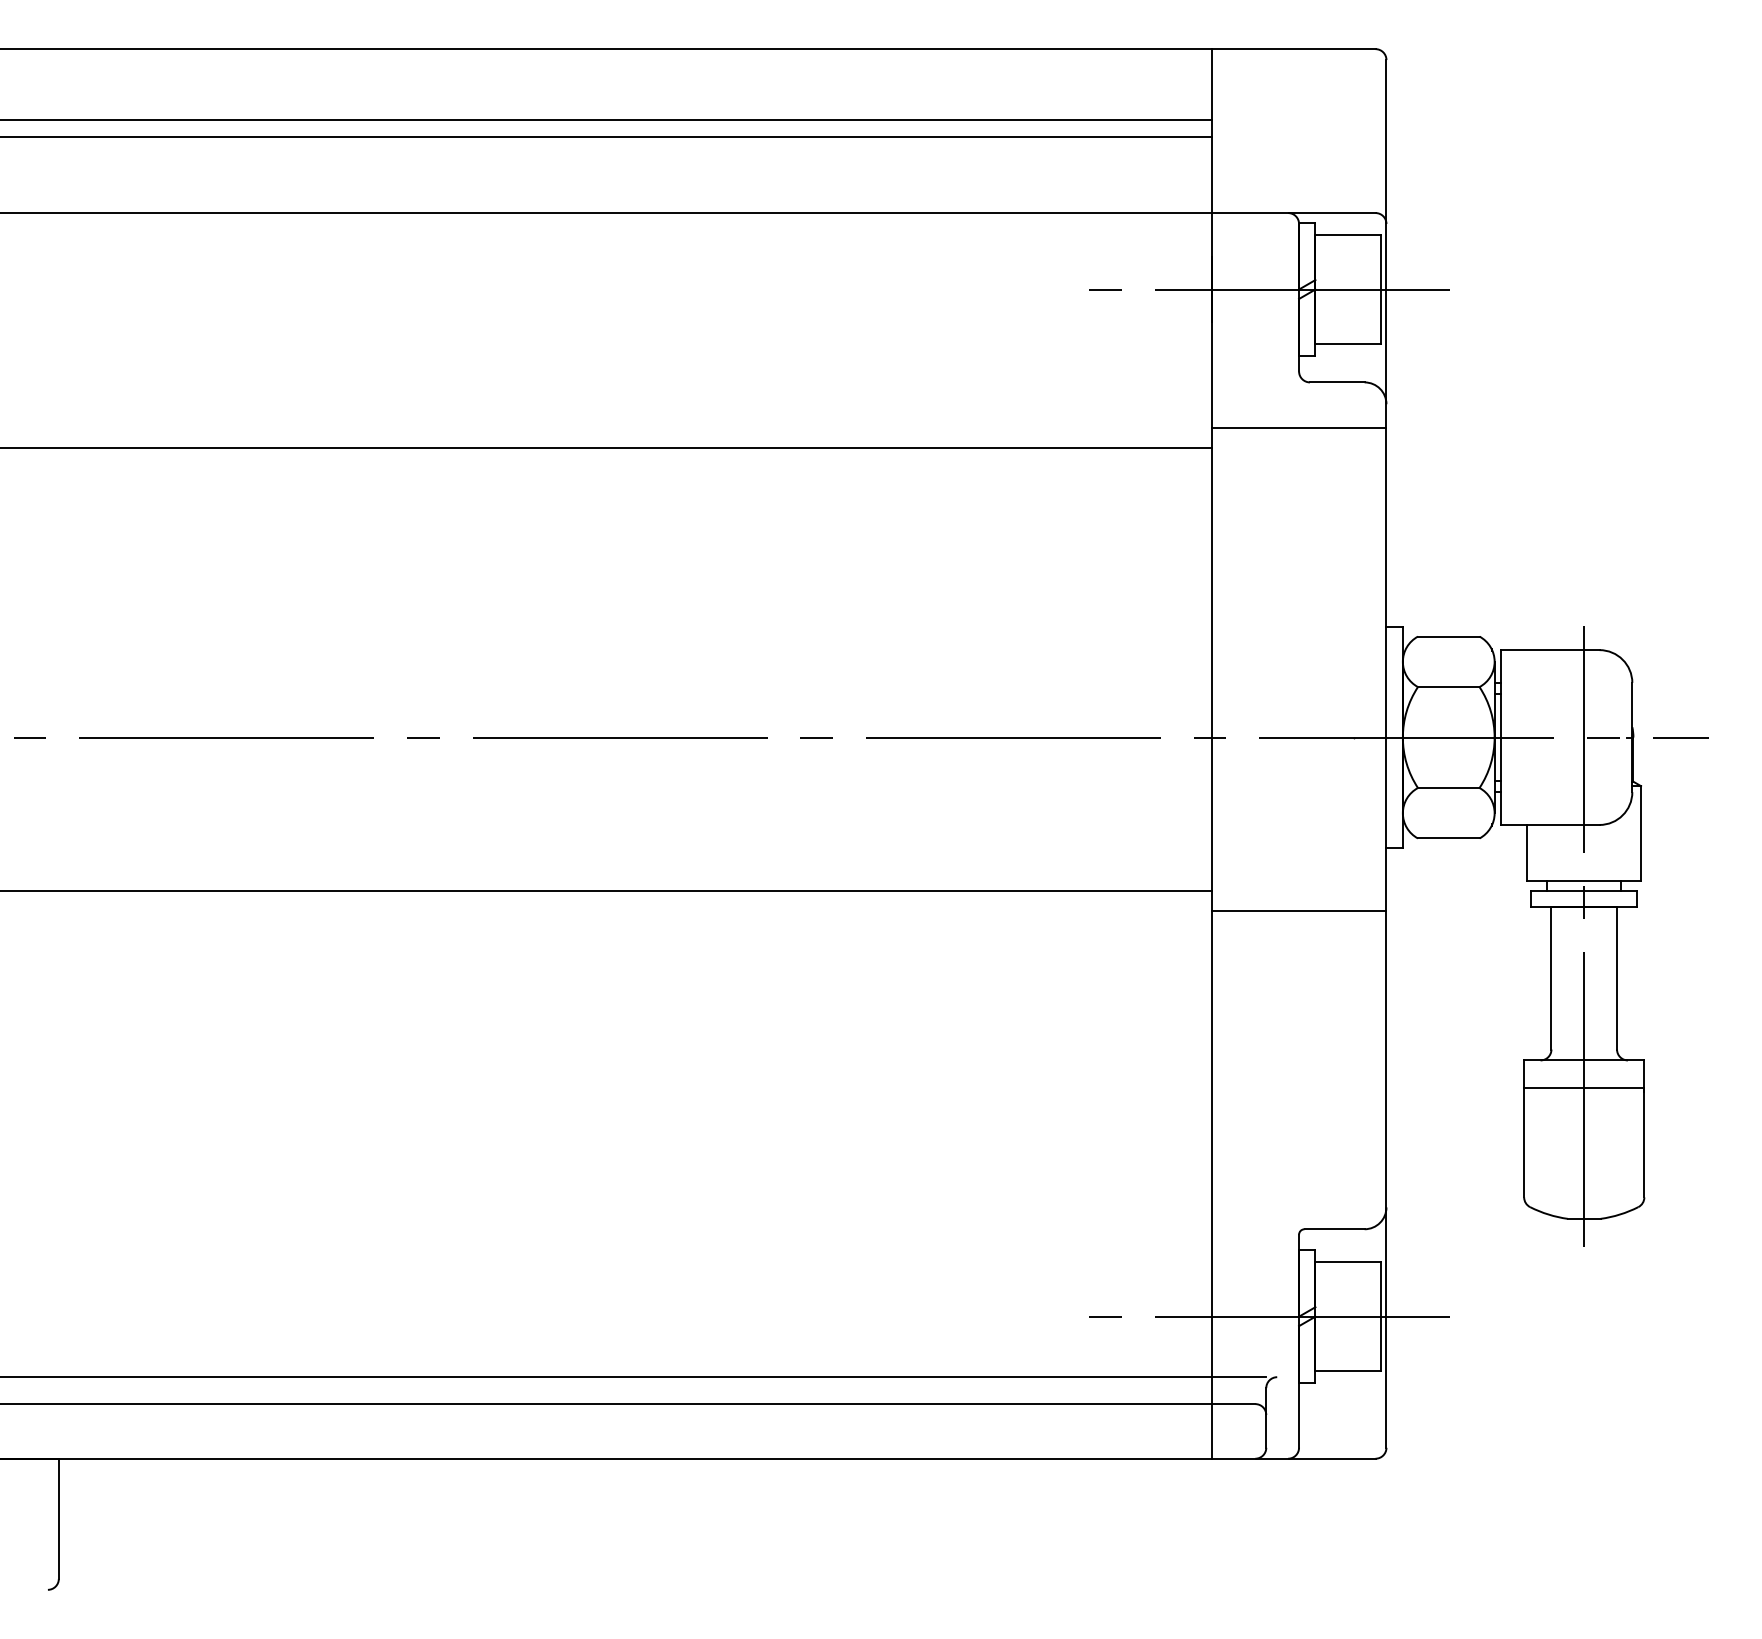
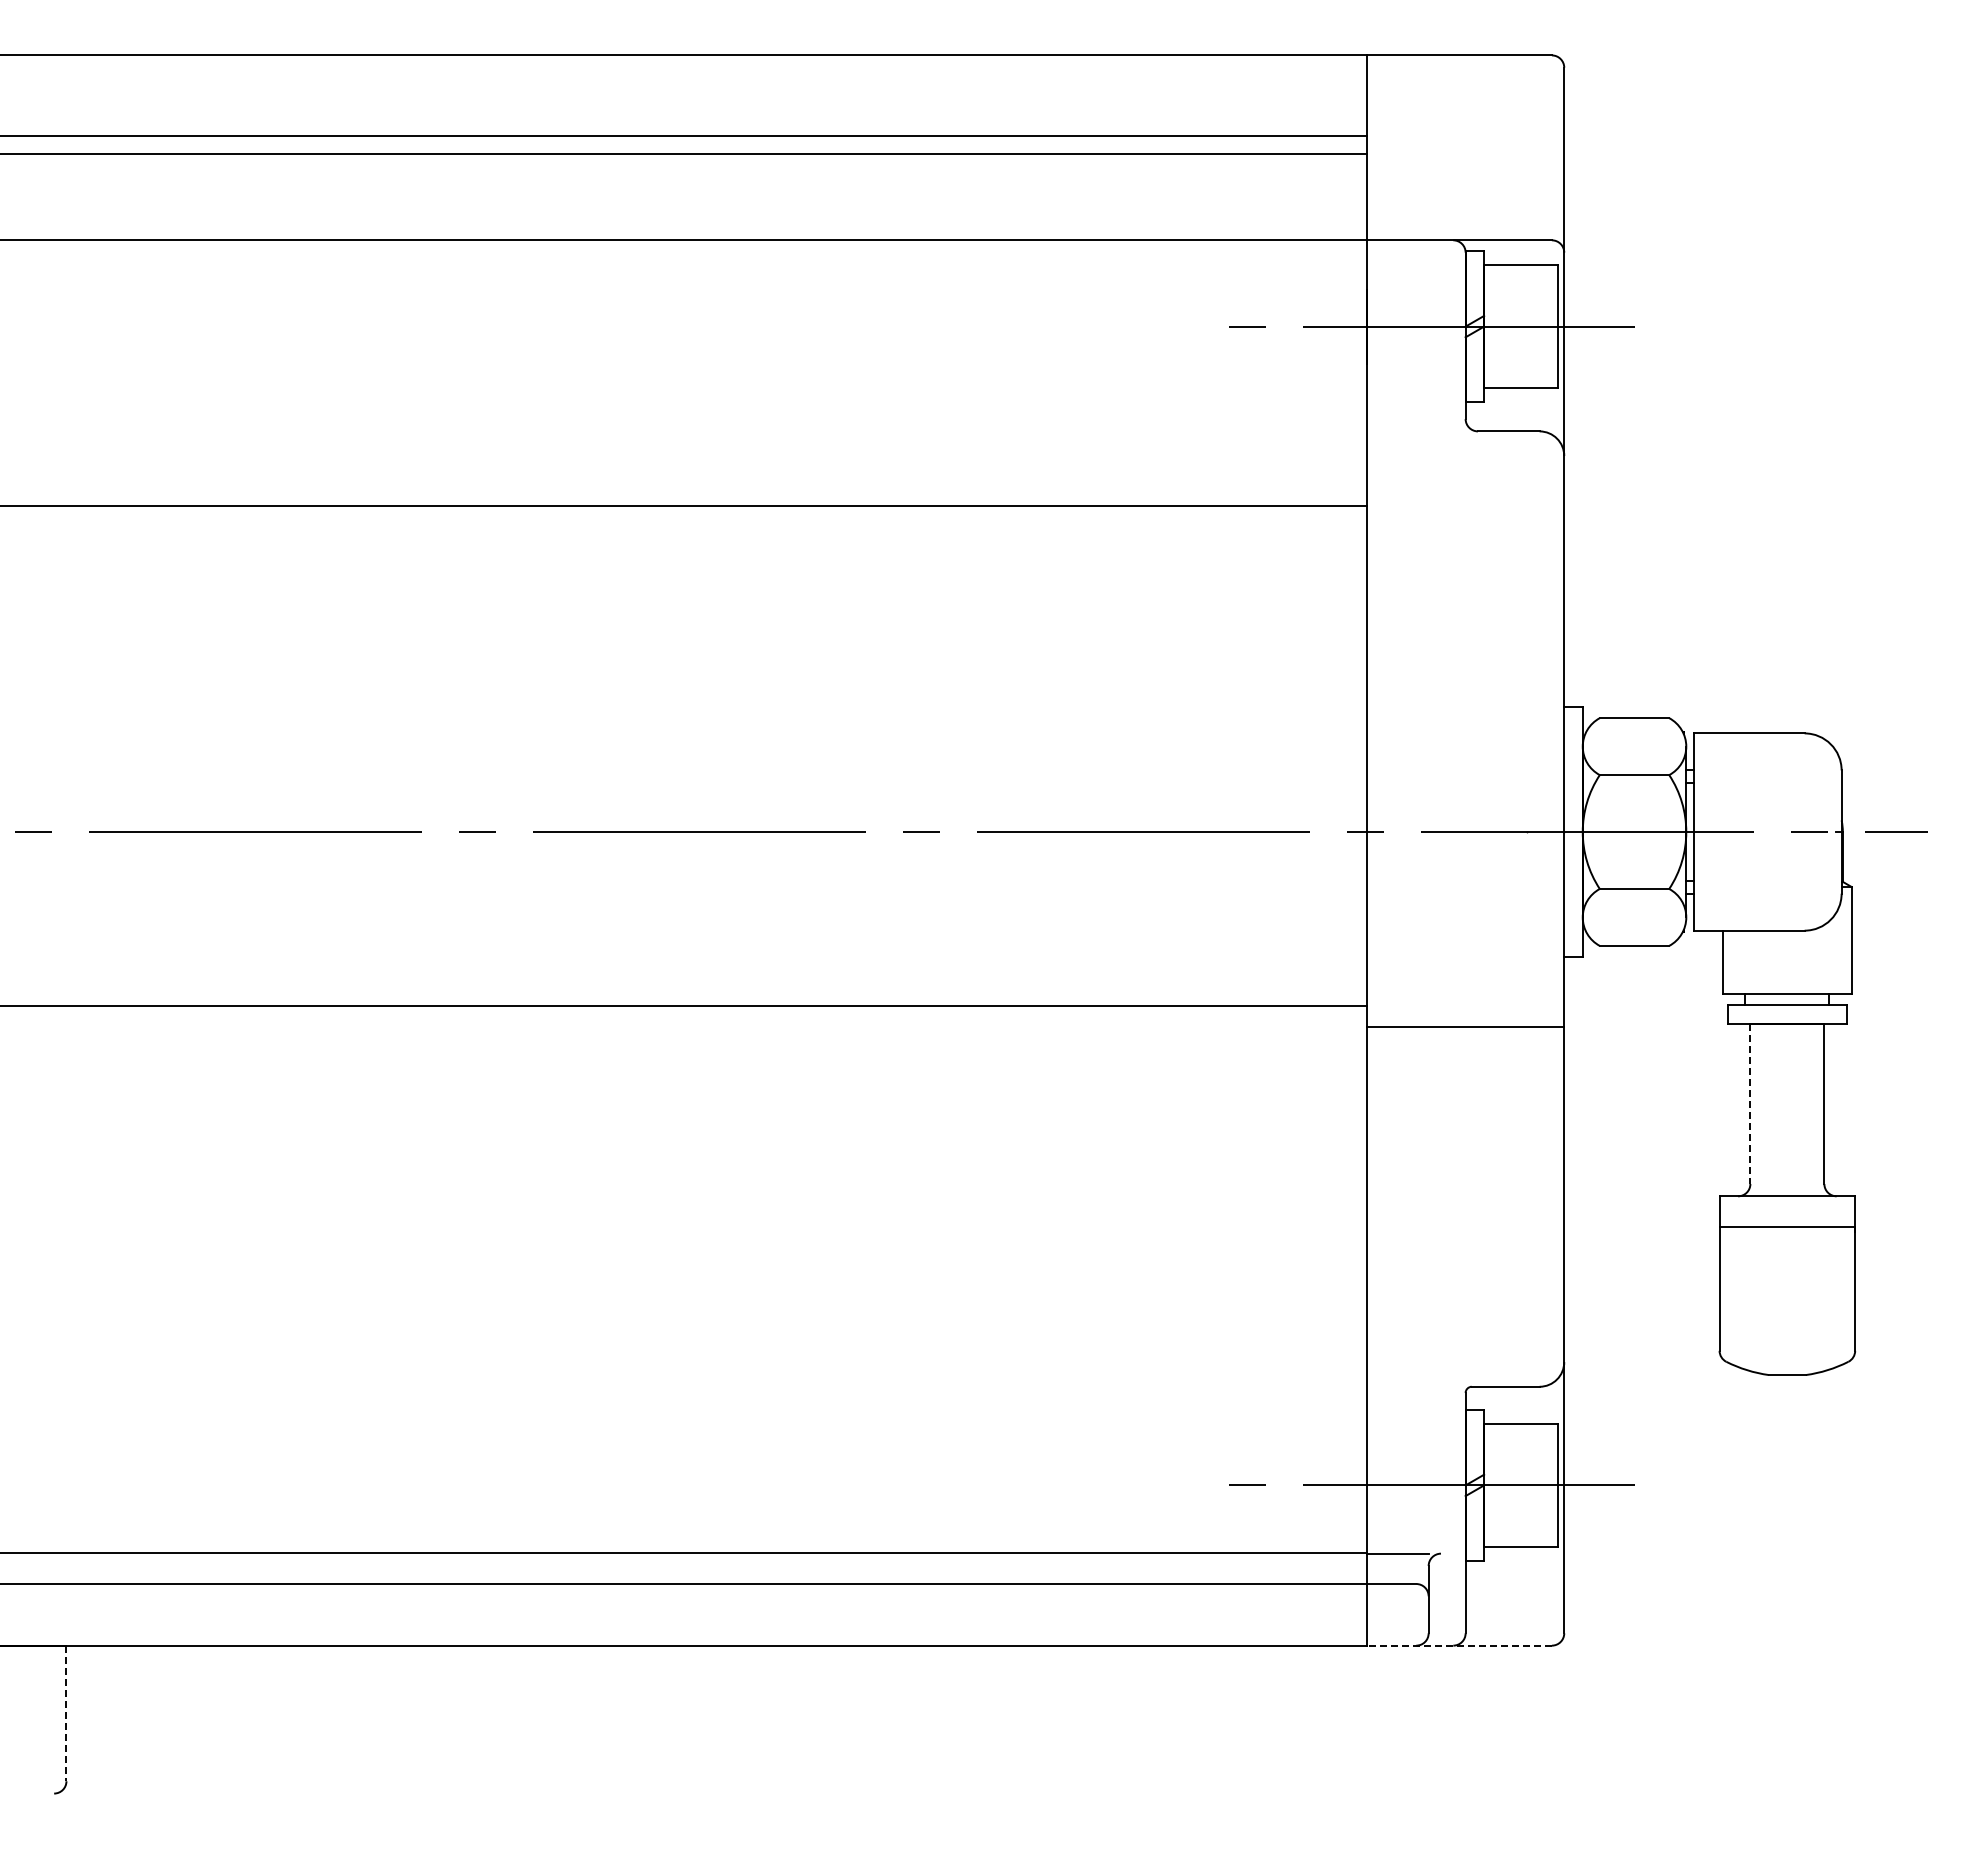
line: (1298, 427) -> (1465, 482), removed
line: (1584, 935) -> (1787, 1055), removed
line: (1551, 979) -> (1750, 1104), solid -> dashed
line: (1292, 1458) -> (1458, 1645), solid -> dashed
line: (58, 1518) -> (66, 1713), solid -> dashed

